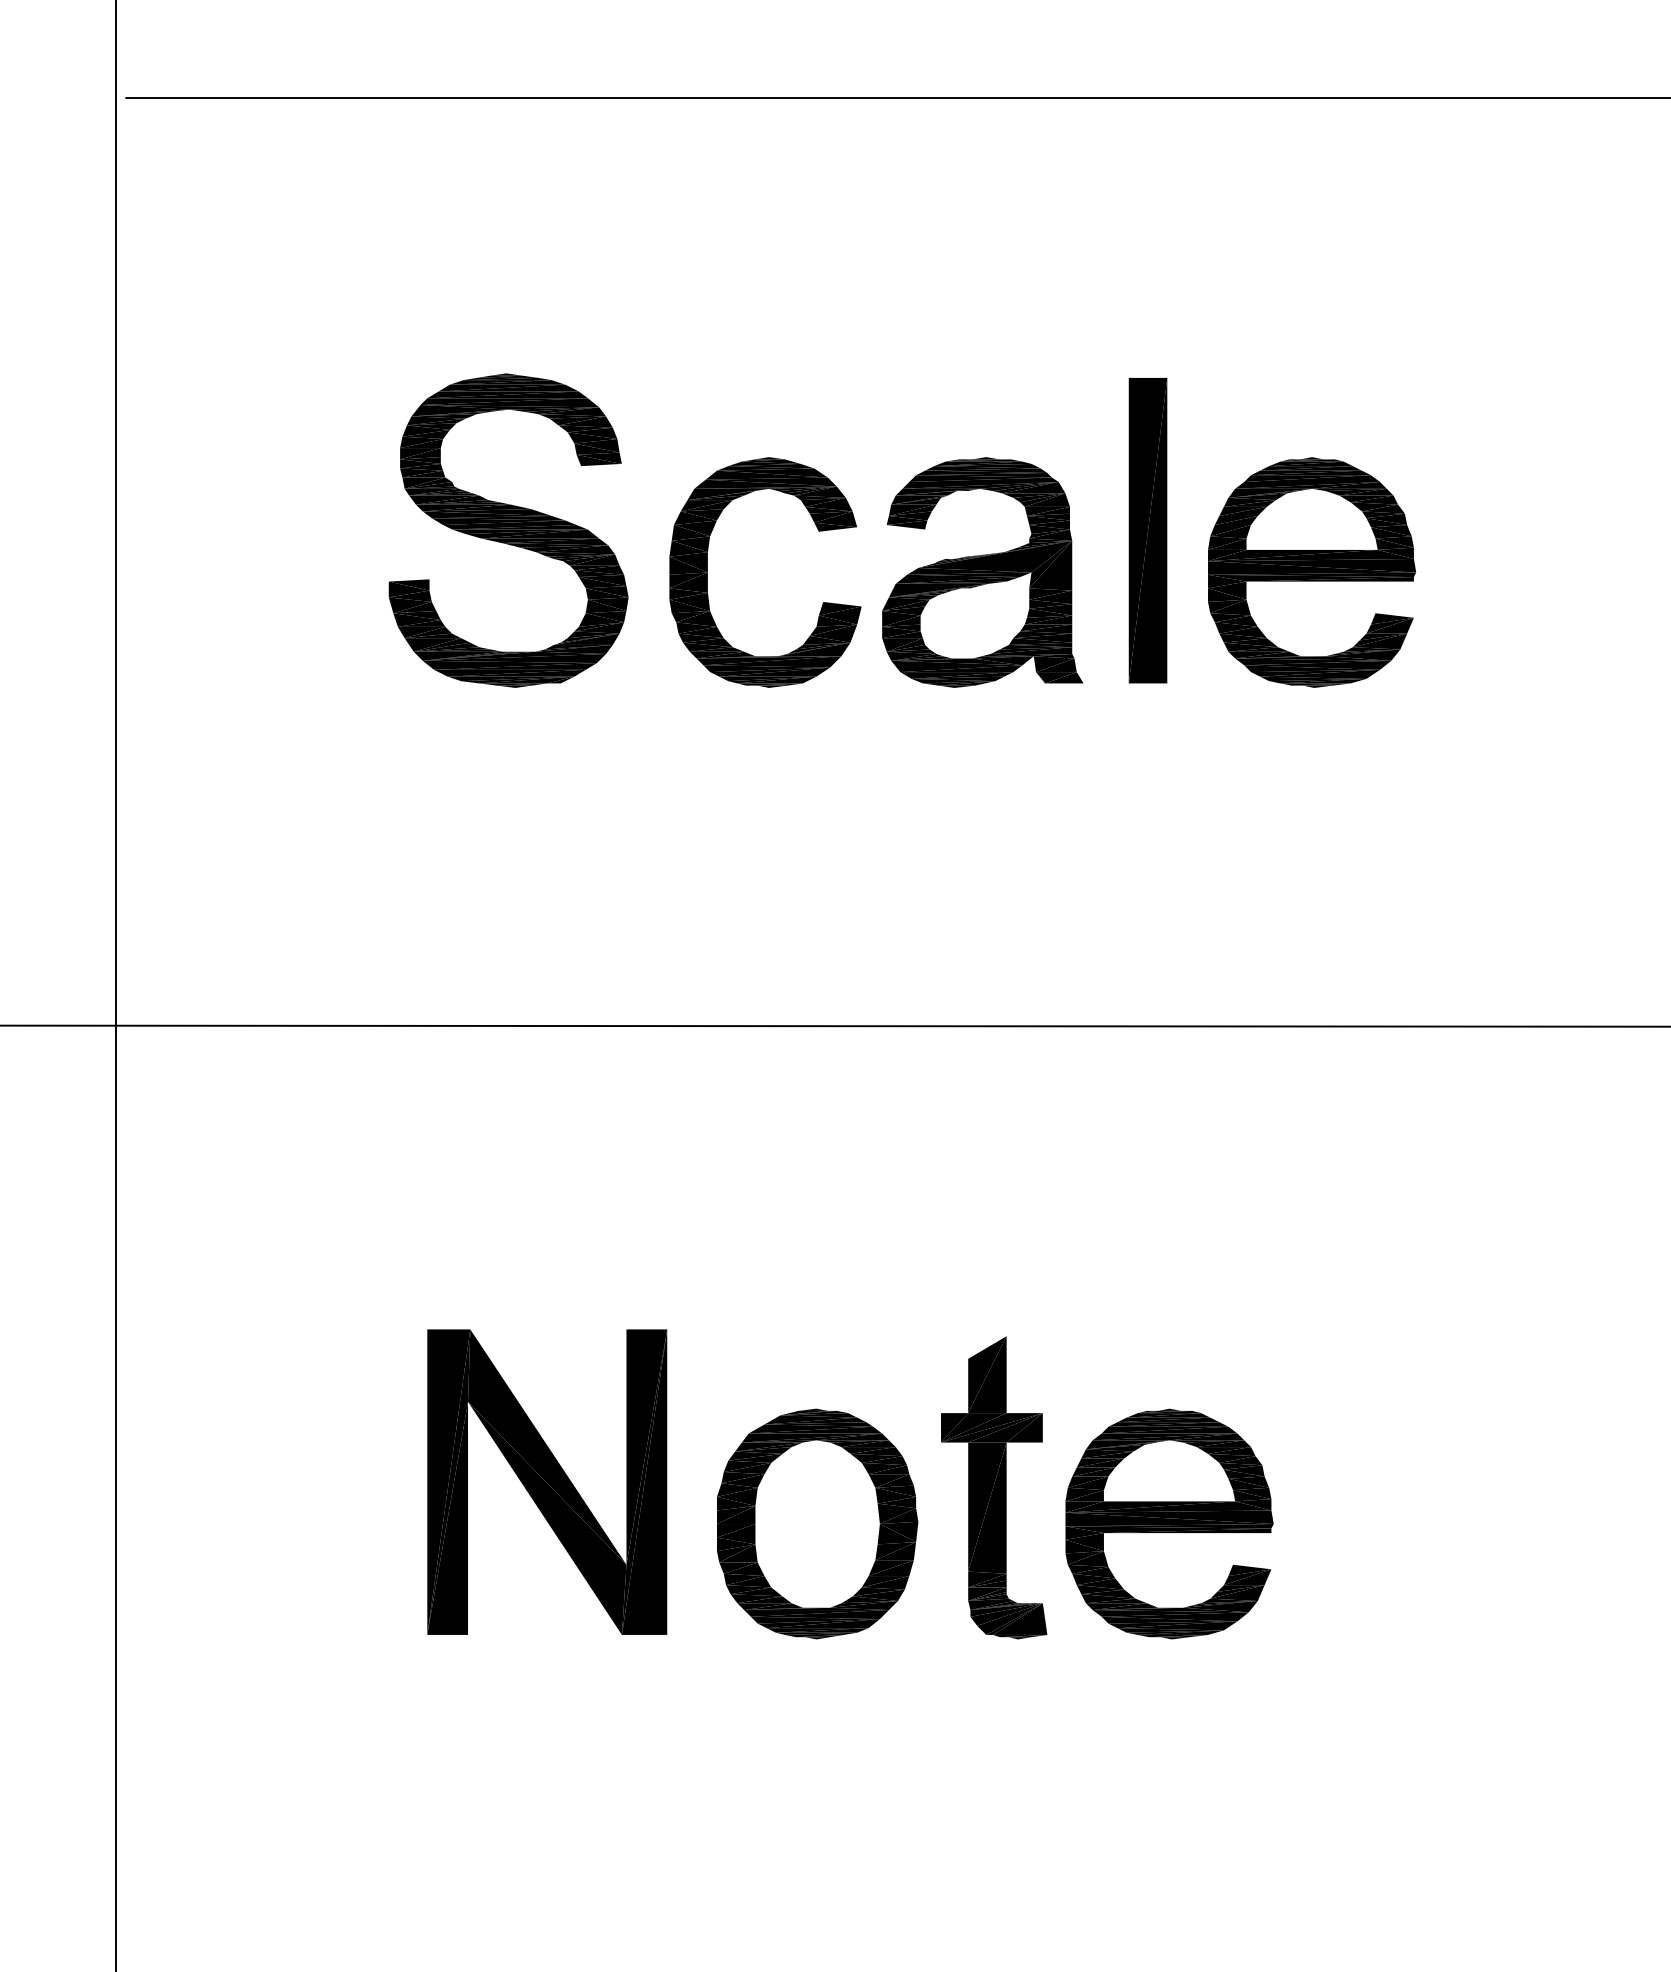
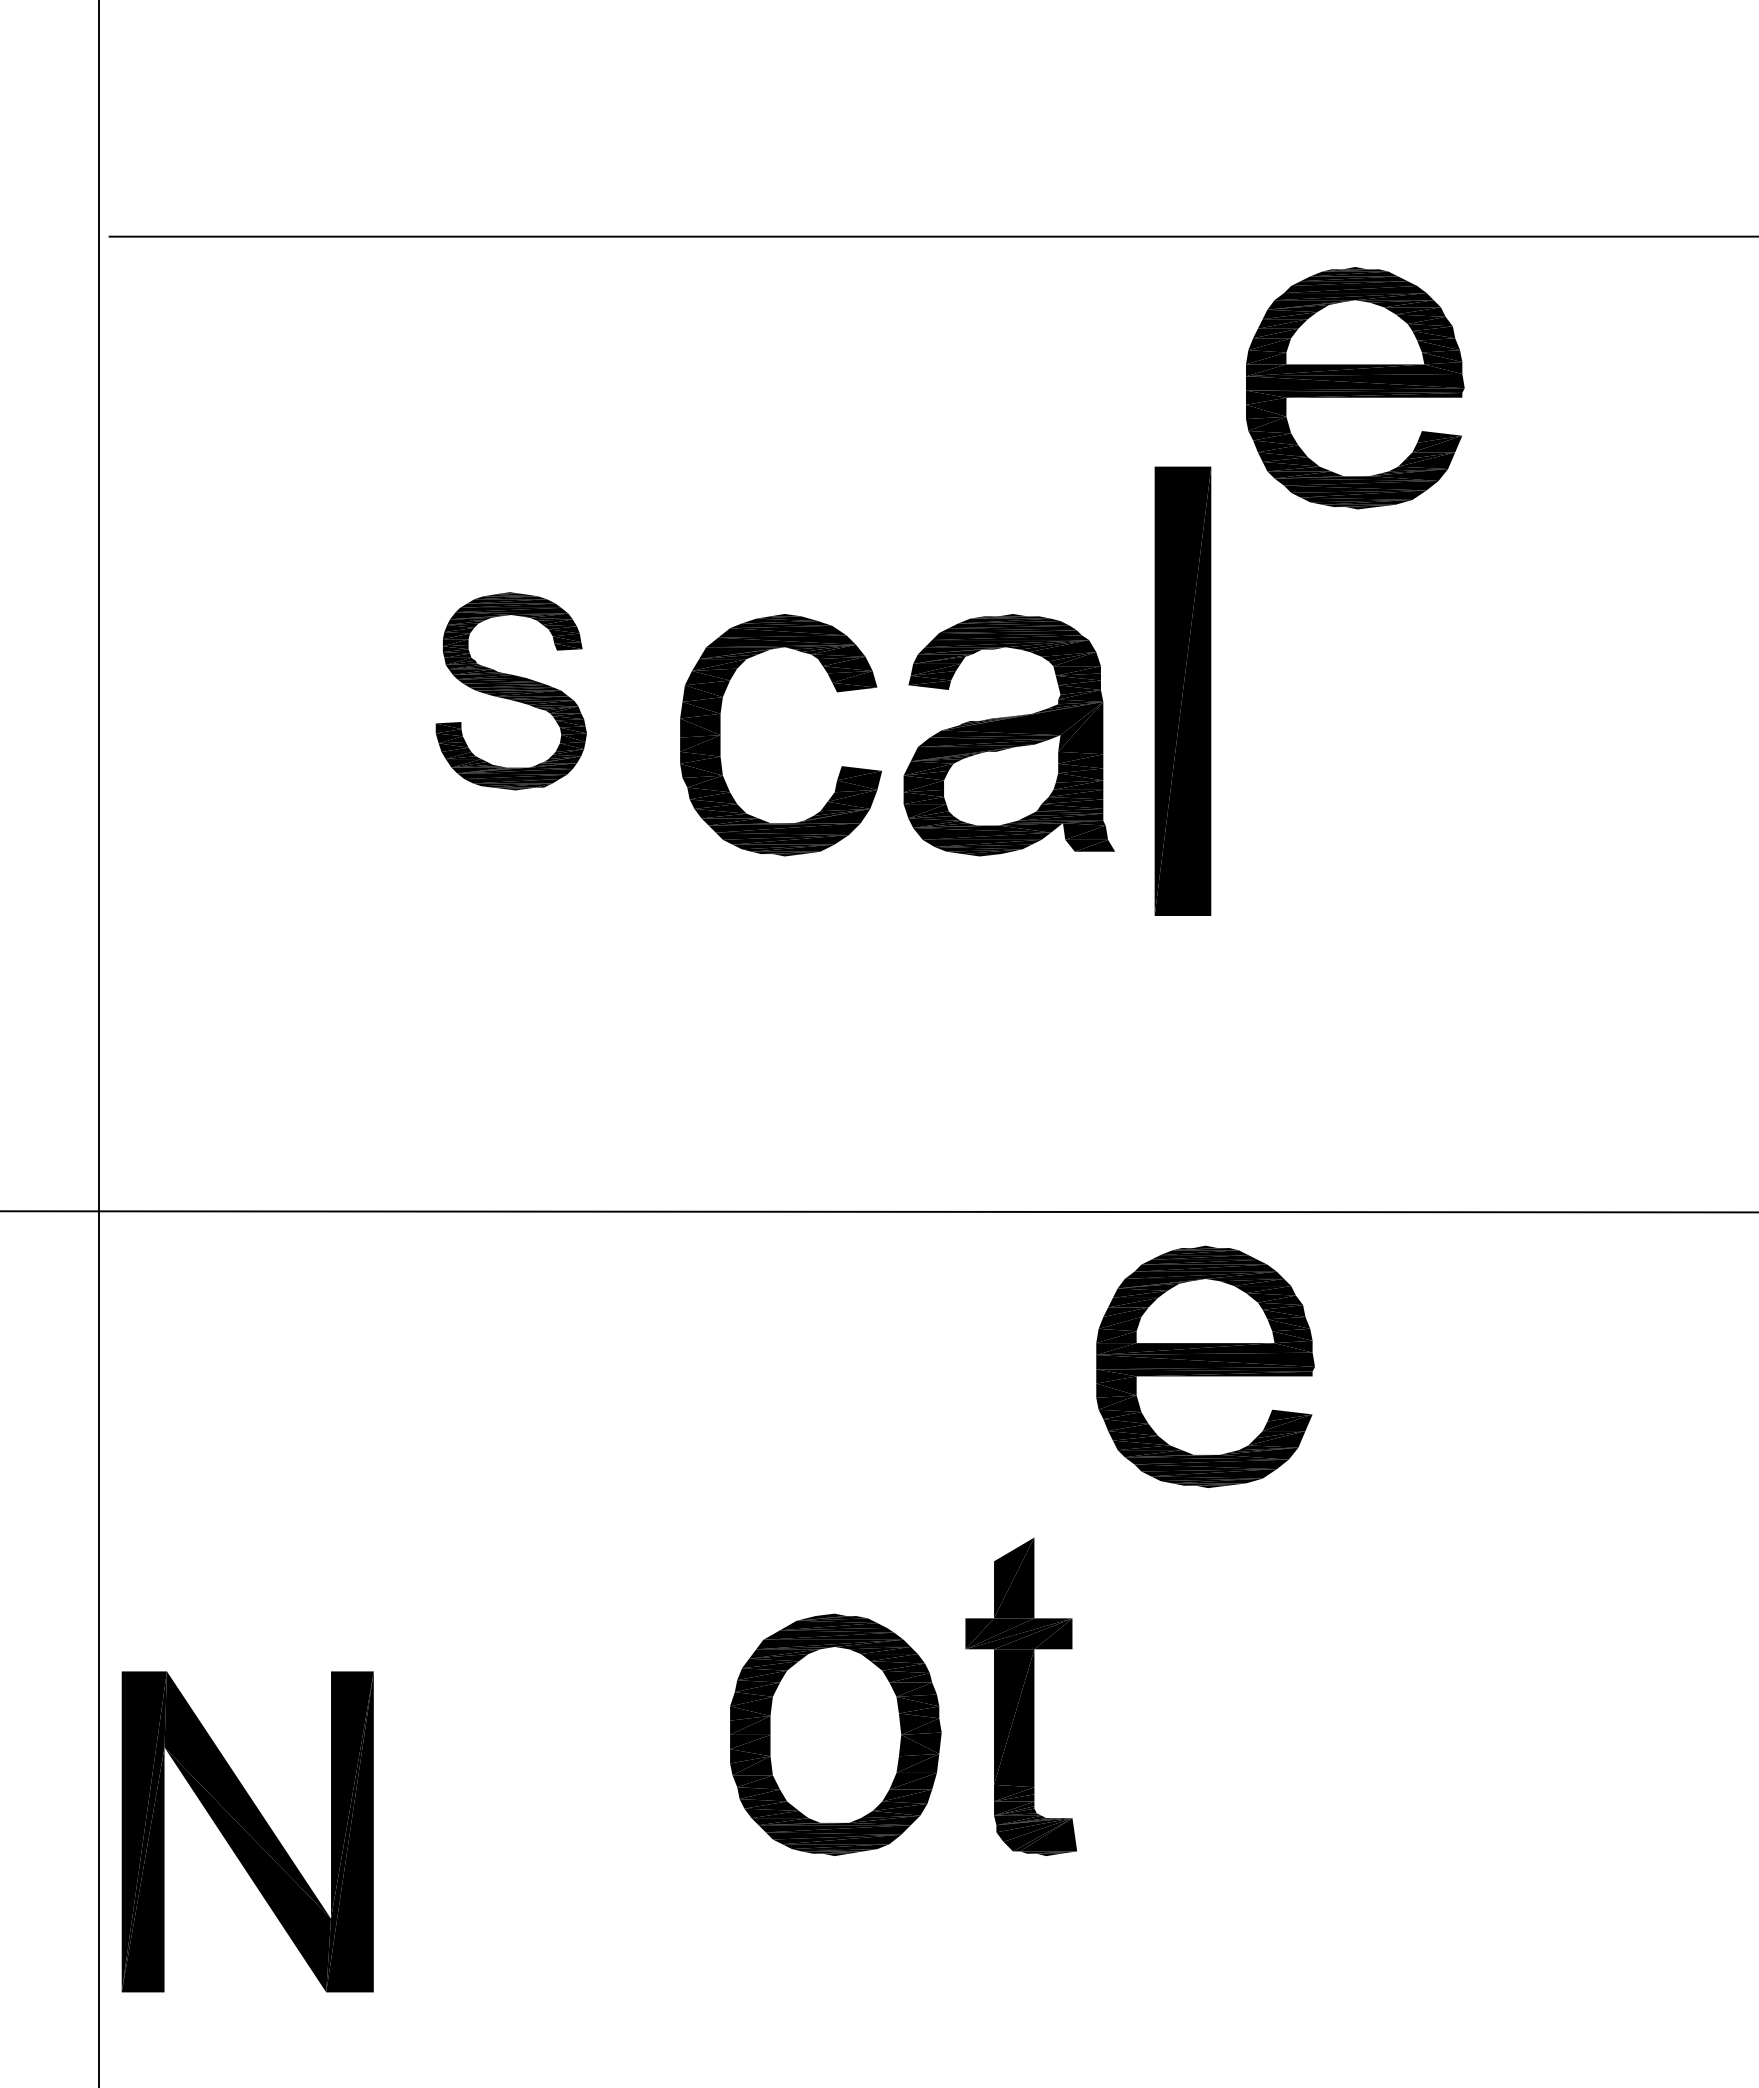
part: (1147, 529) -> (1182, 690), size x1.4
part: (508, 530) -> (511, 691), size x0.6
part: (1312, 572) -> (1355, 388), moved
part: (546, 1481) -> (247, 1831), moved
part: (1169, 1523) -> (1205, 1366), moved

